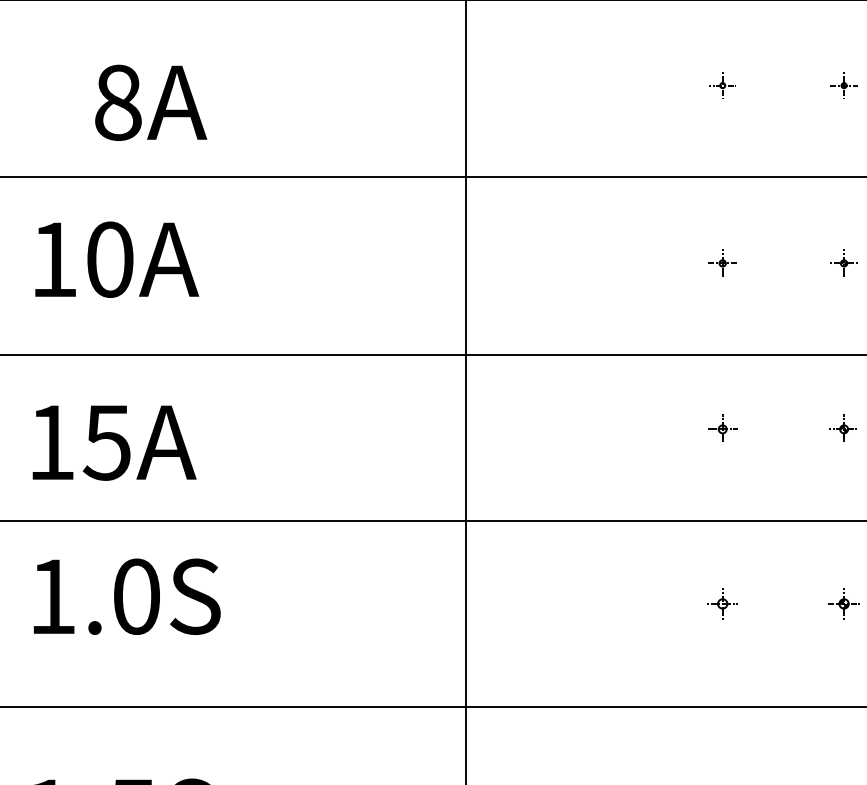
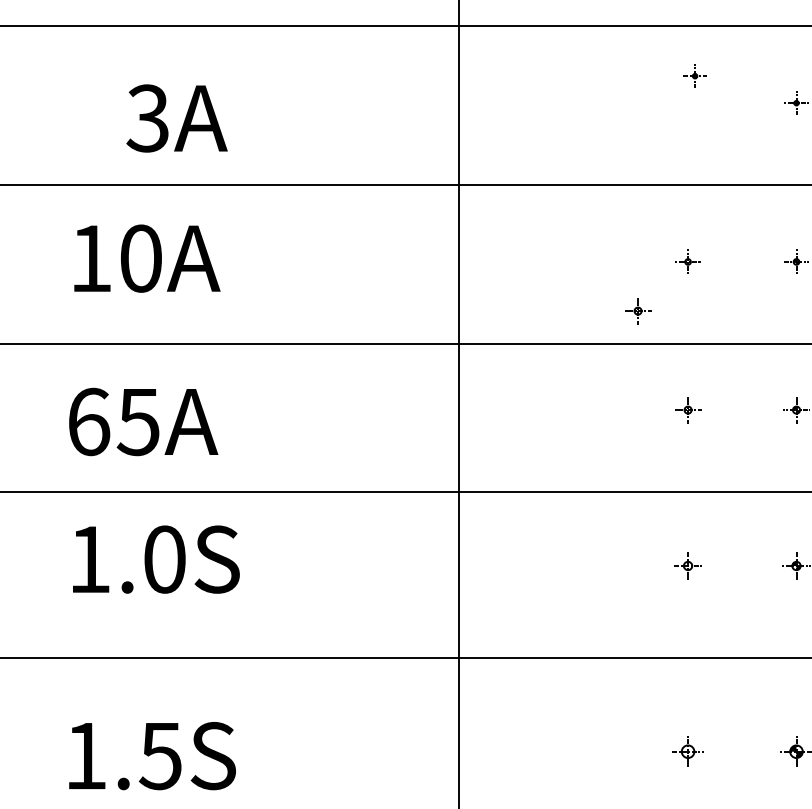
part: (722, 84) -> (694, 75), moved
text: (117, 102) -> (147, 118), 8A -> 3A
part: (667, 318) -> (638, 311), added
text: (52, 442) -> (89, 421), 15A -> 65A

